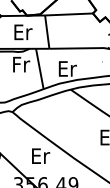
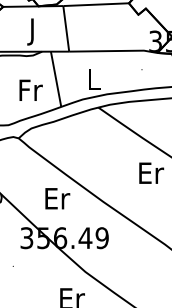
text: (23, 34) -> (33, 31), Er -> J
text: (21, 64) -> (30, 89), moved
text: (67, 68) -> (94, 78), Er -> L

